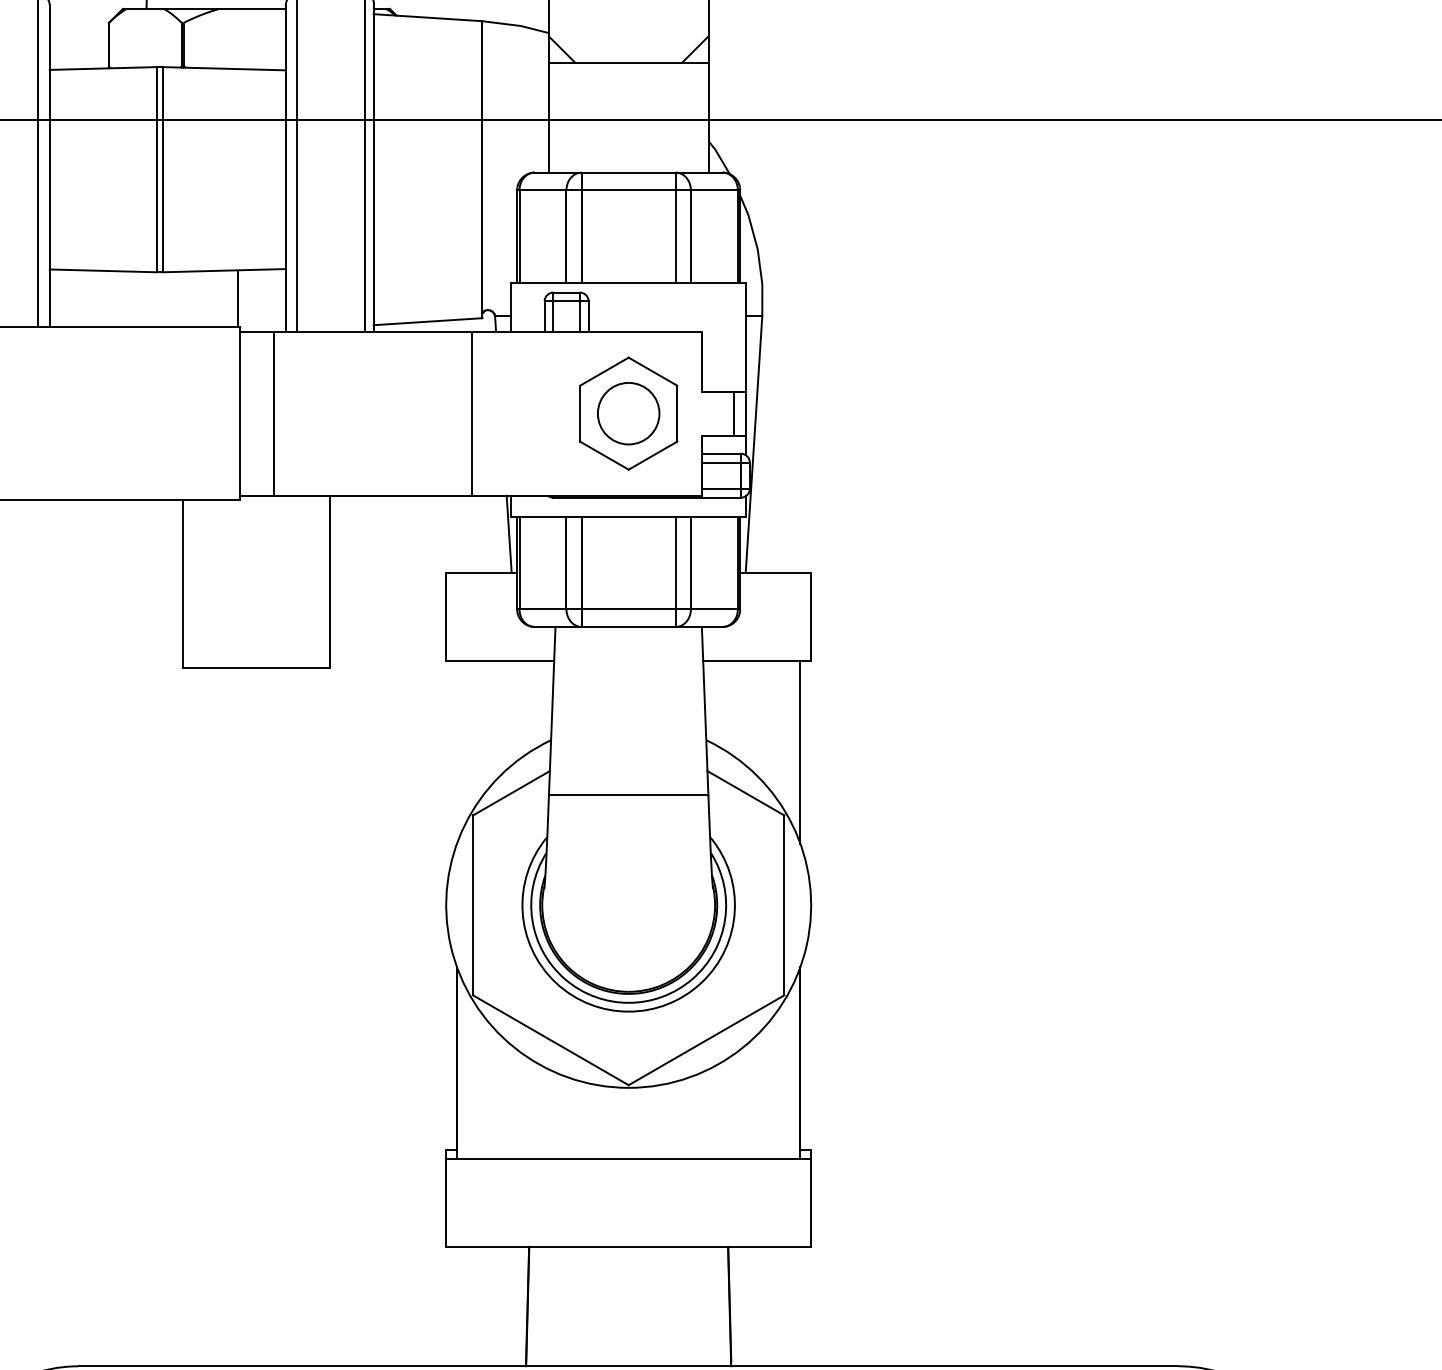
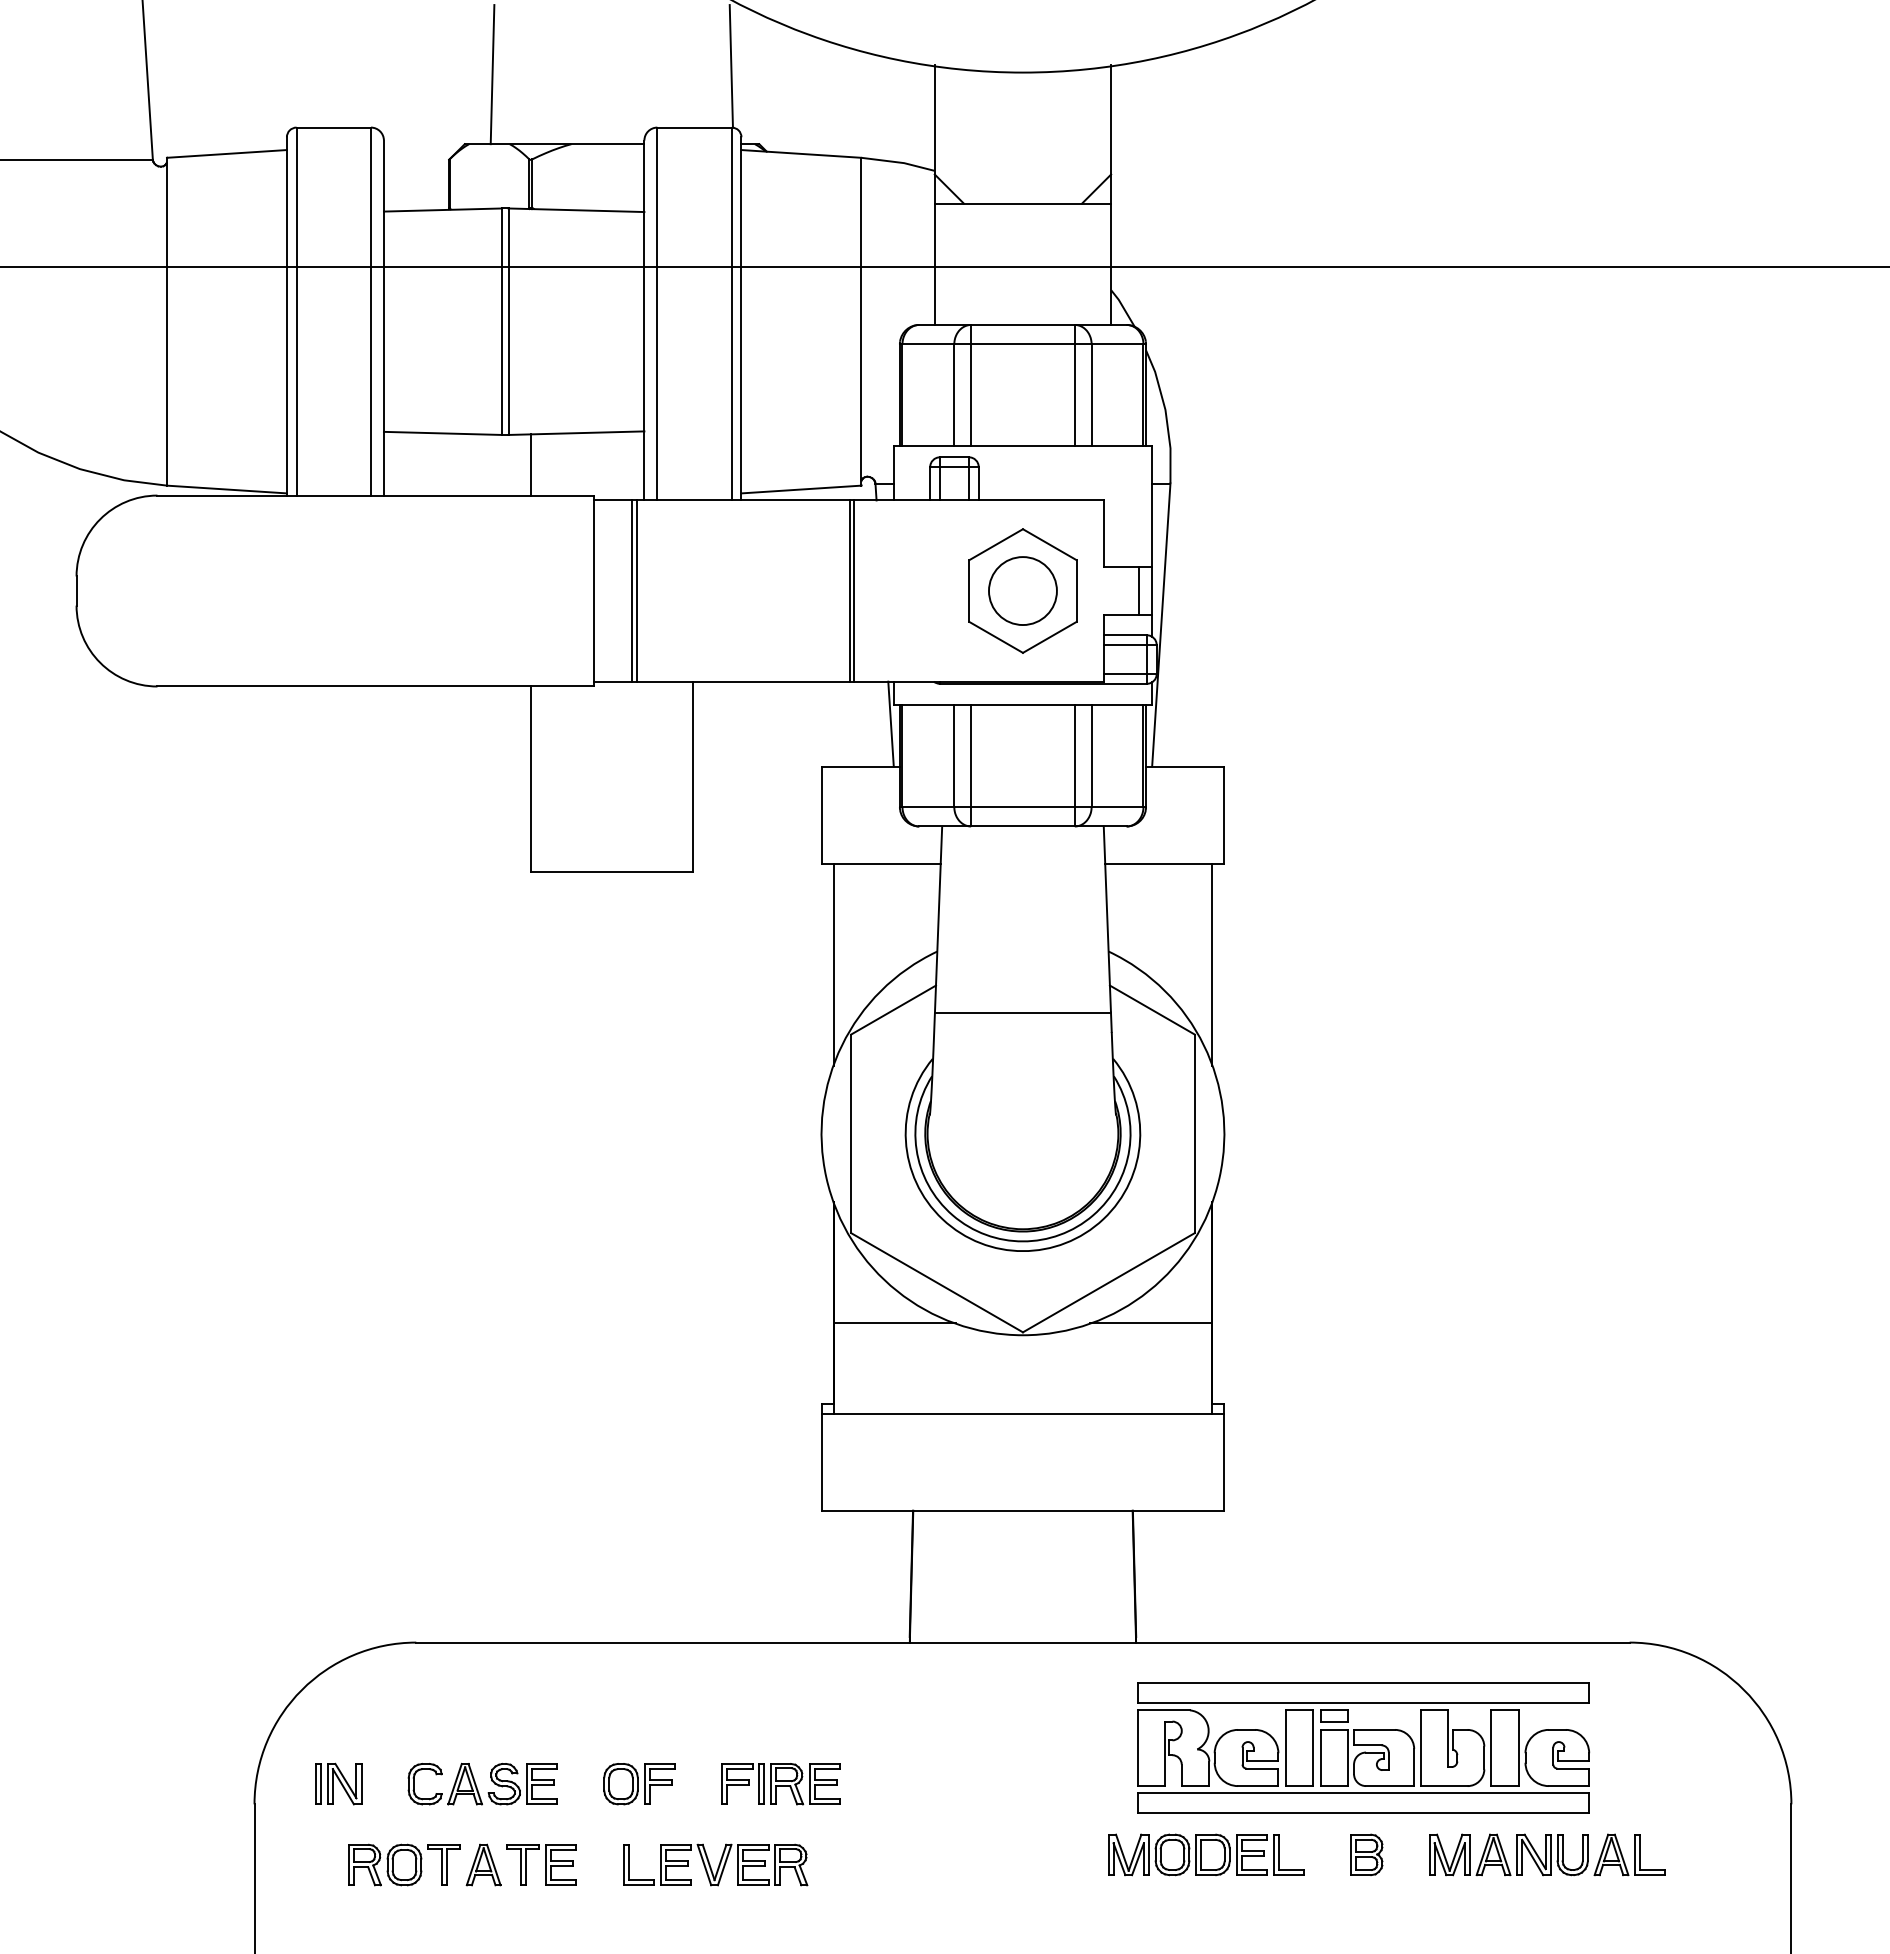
line: (238, 299) -> (531, 464), moved
line: (278, 413) -> (636, 590), added
line: (476, 413) -> (854, 590), added
line: (457, 751) -> (833, 964), added
line: (512, 1077) -> (894, 1323), added
line: (744, 1077) -> (1150, 1323), added

